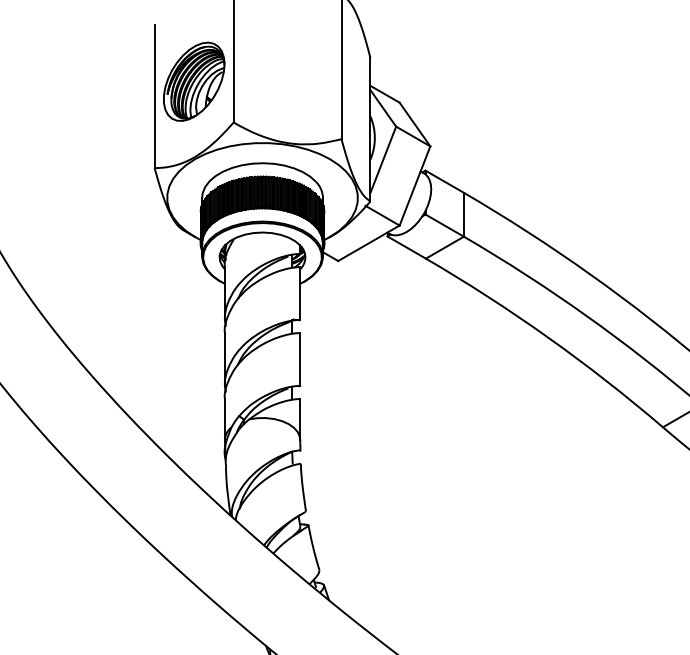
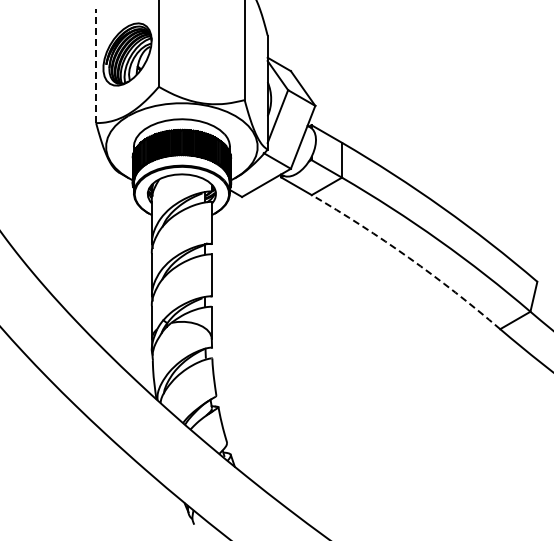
line: (155, 95) -> (96, 65), solid -> dashed
arc: (548, 337) -> (409, 257), solid -> dashed

